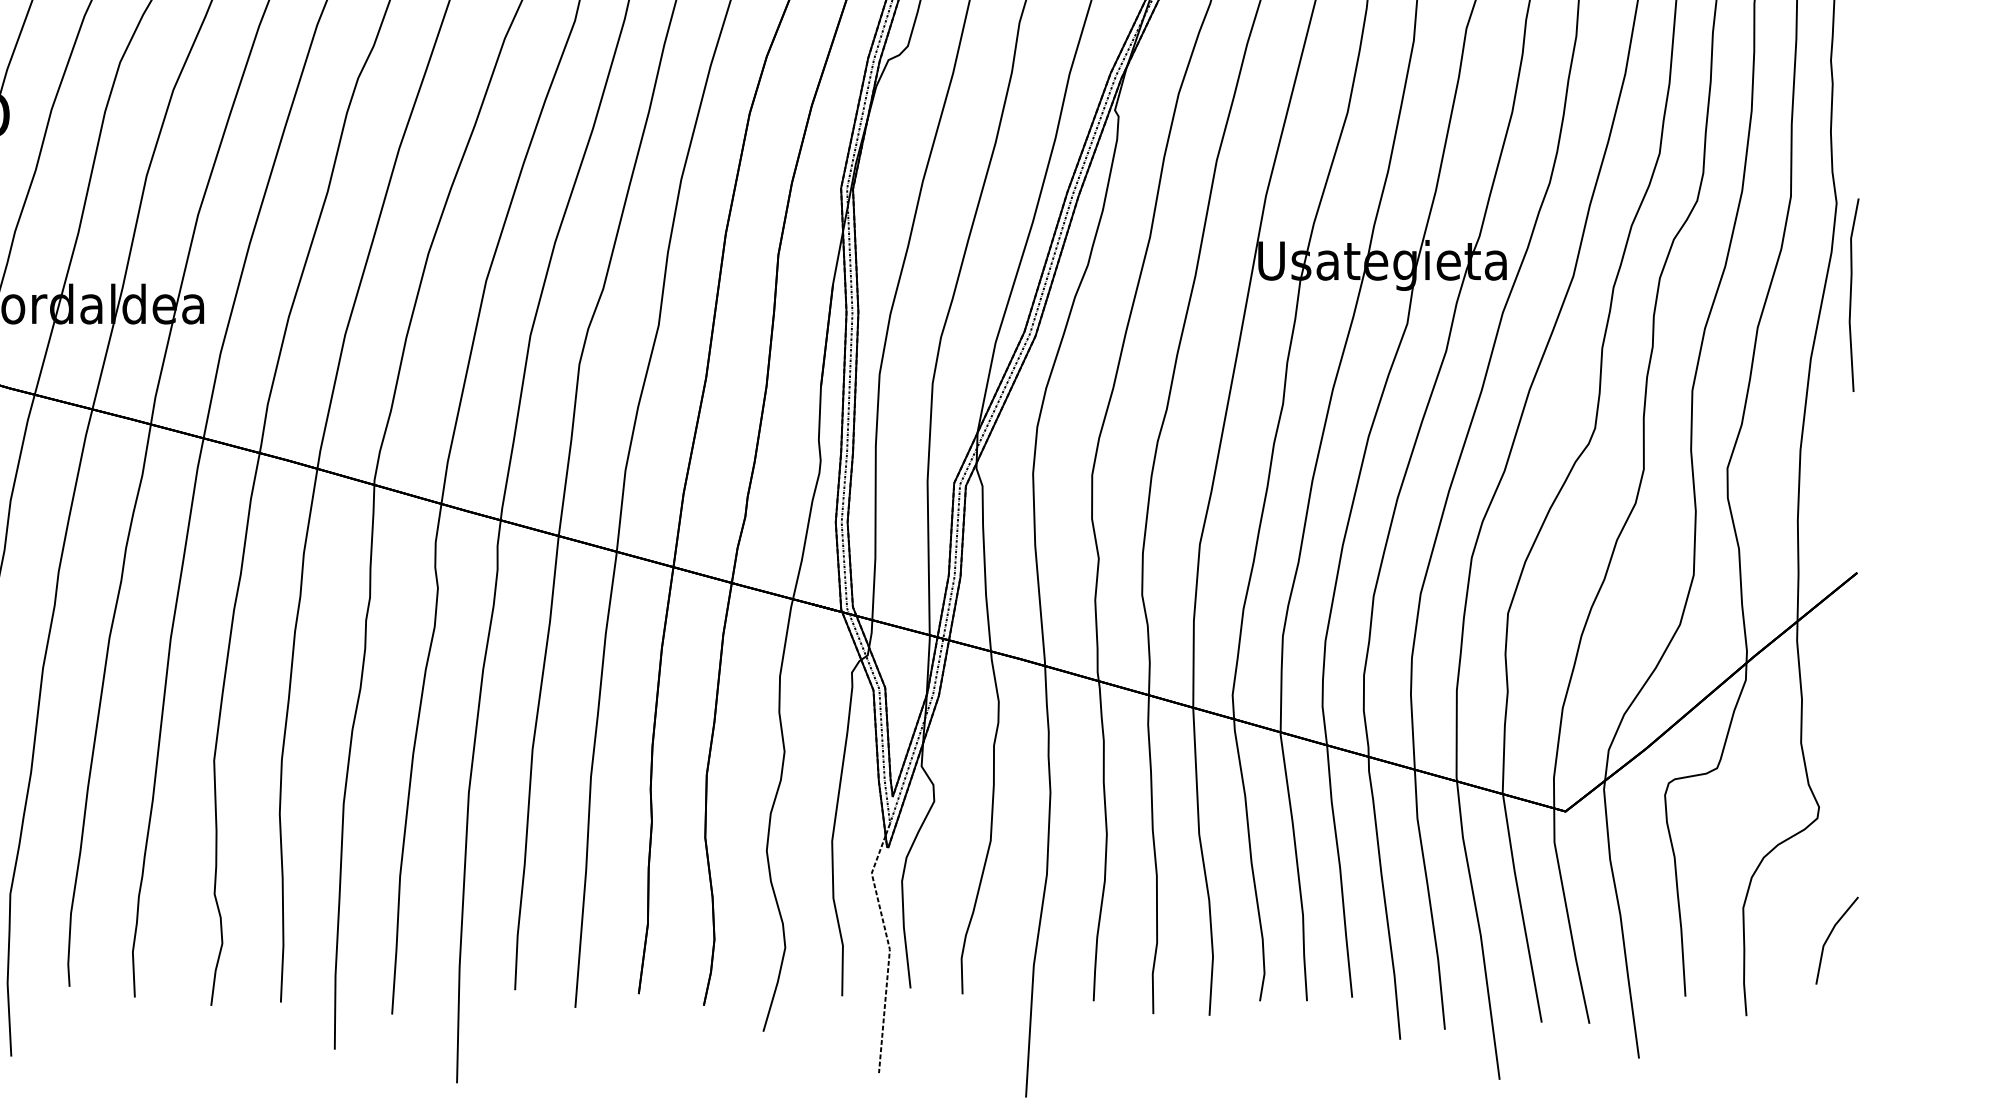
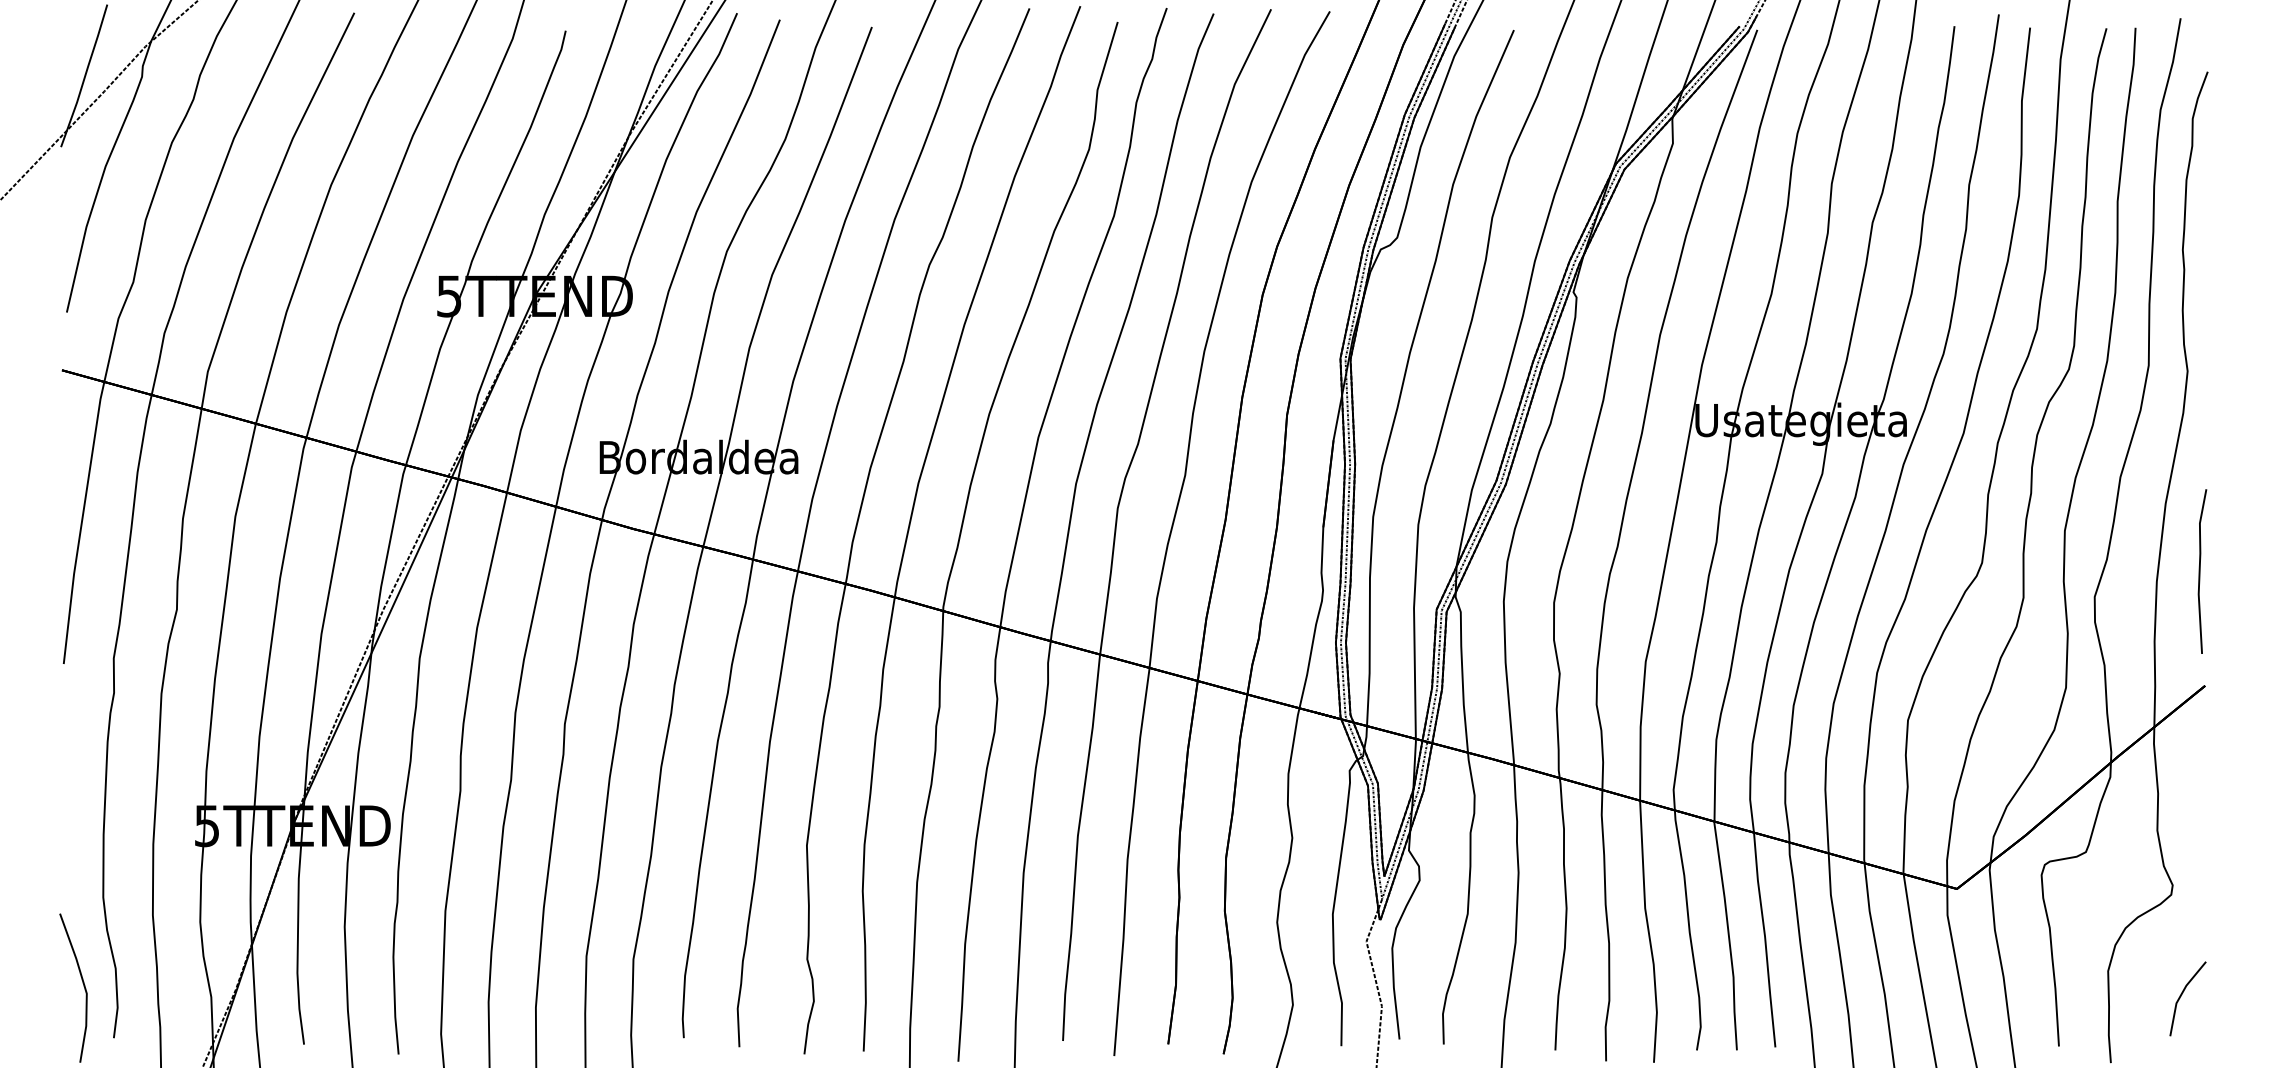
line: (1851, 295) -> (2200, 571), moved

